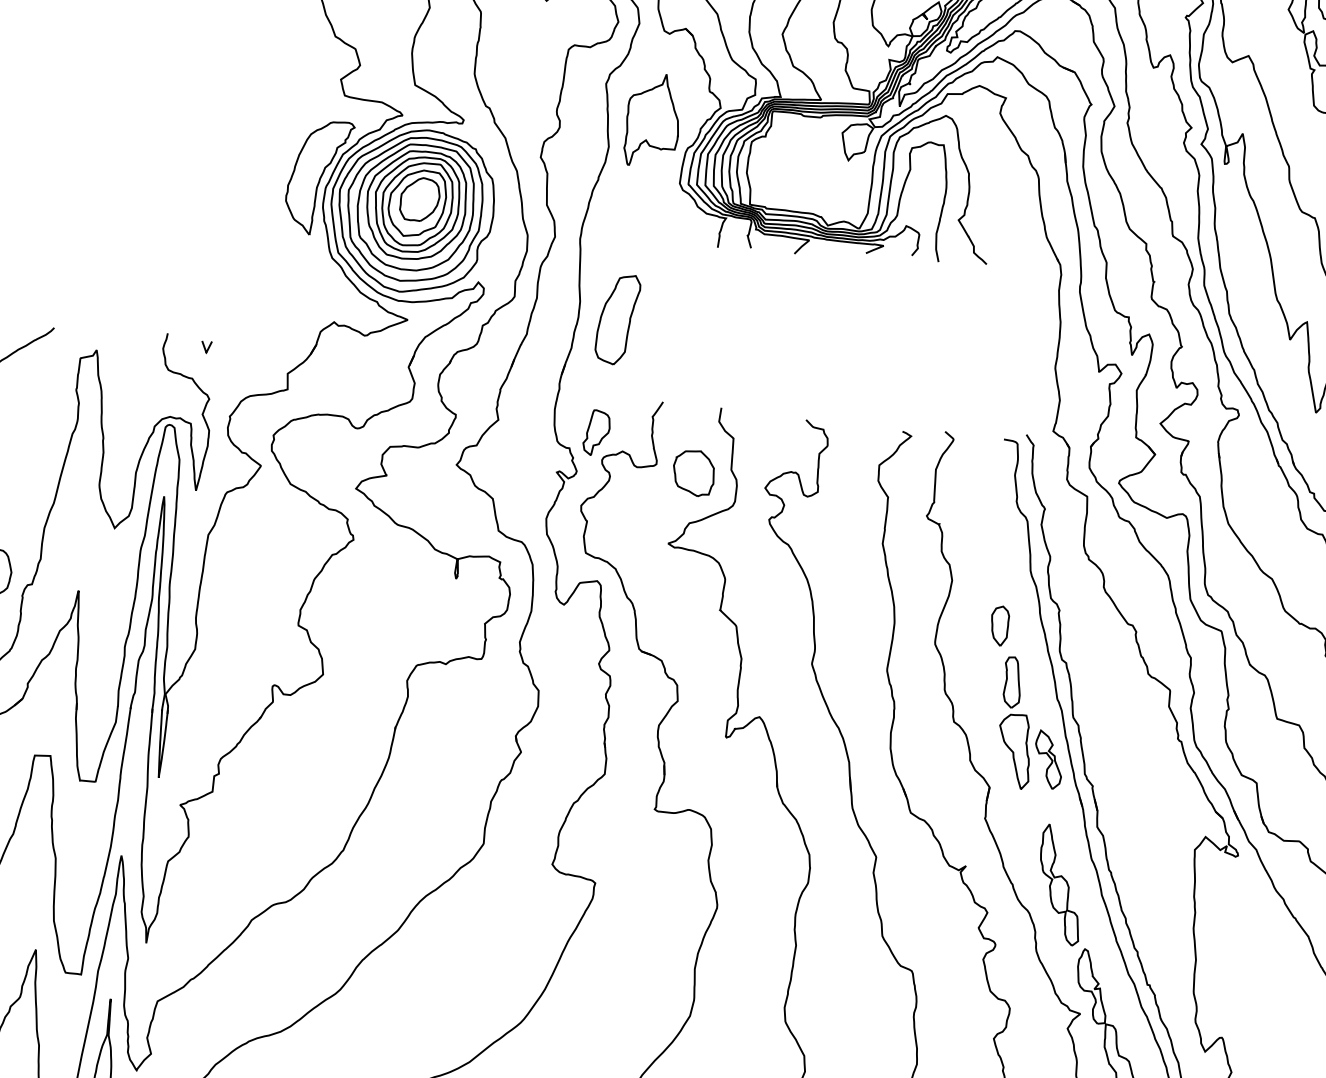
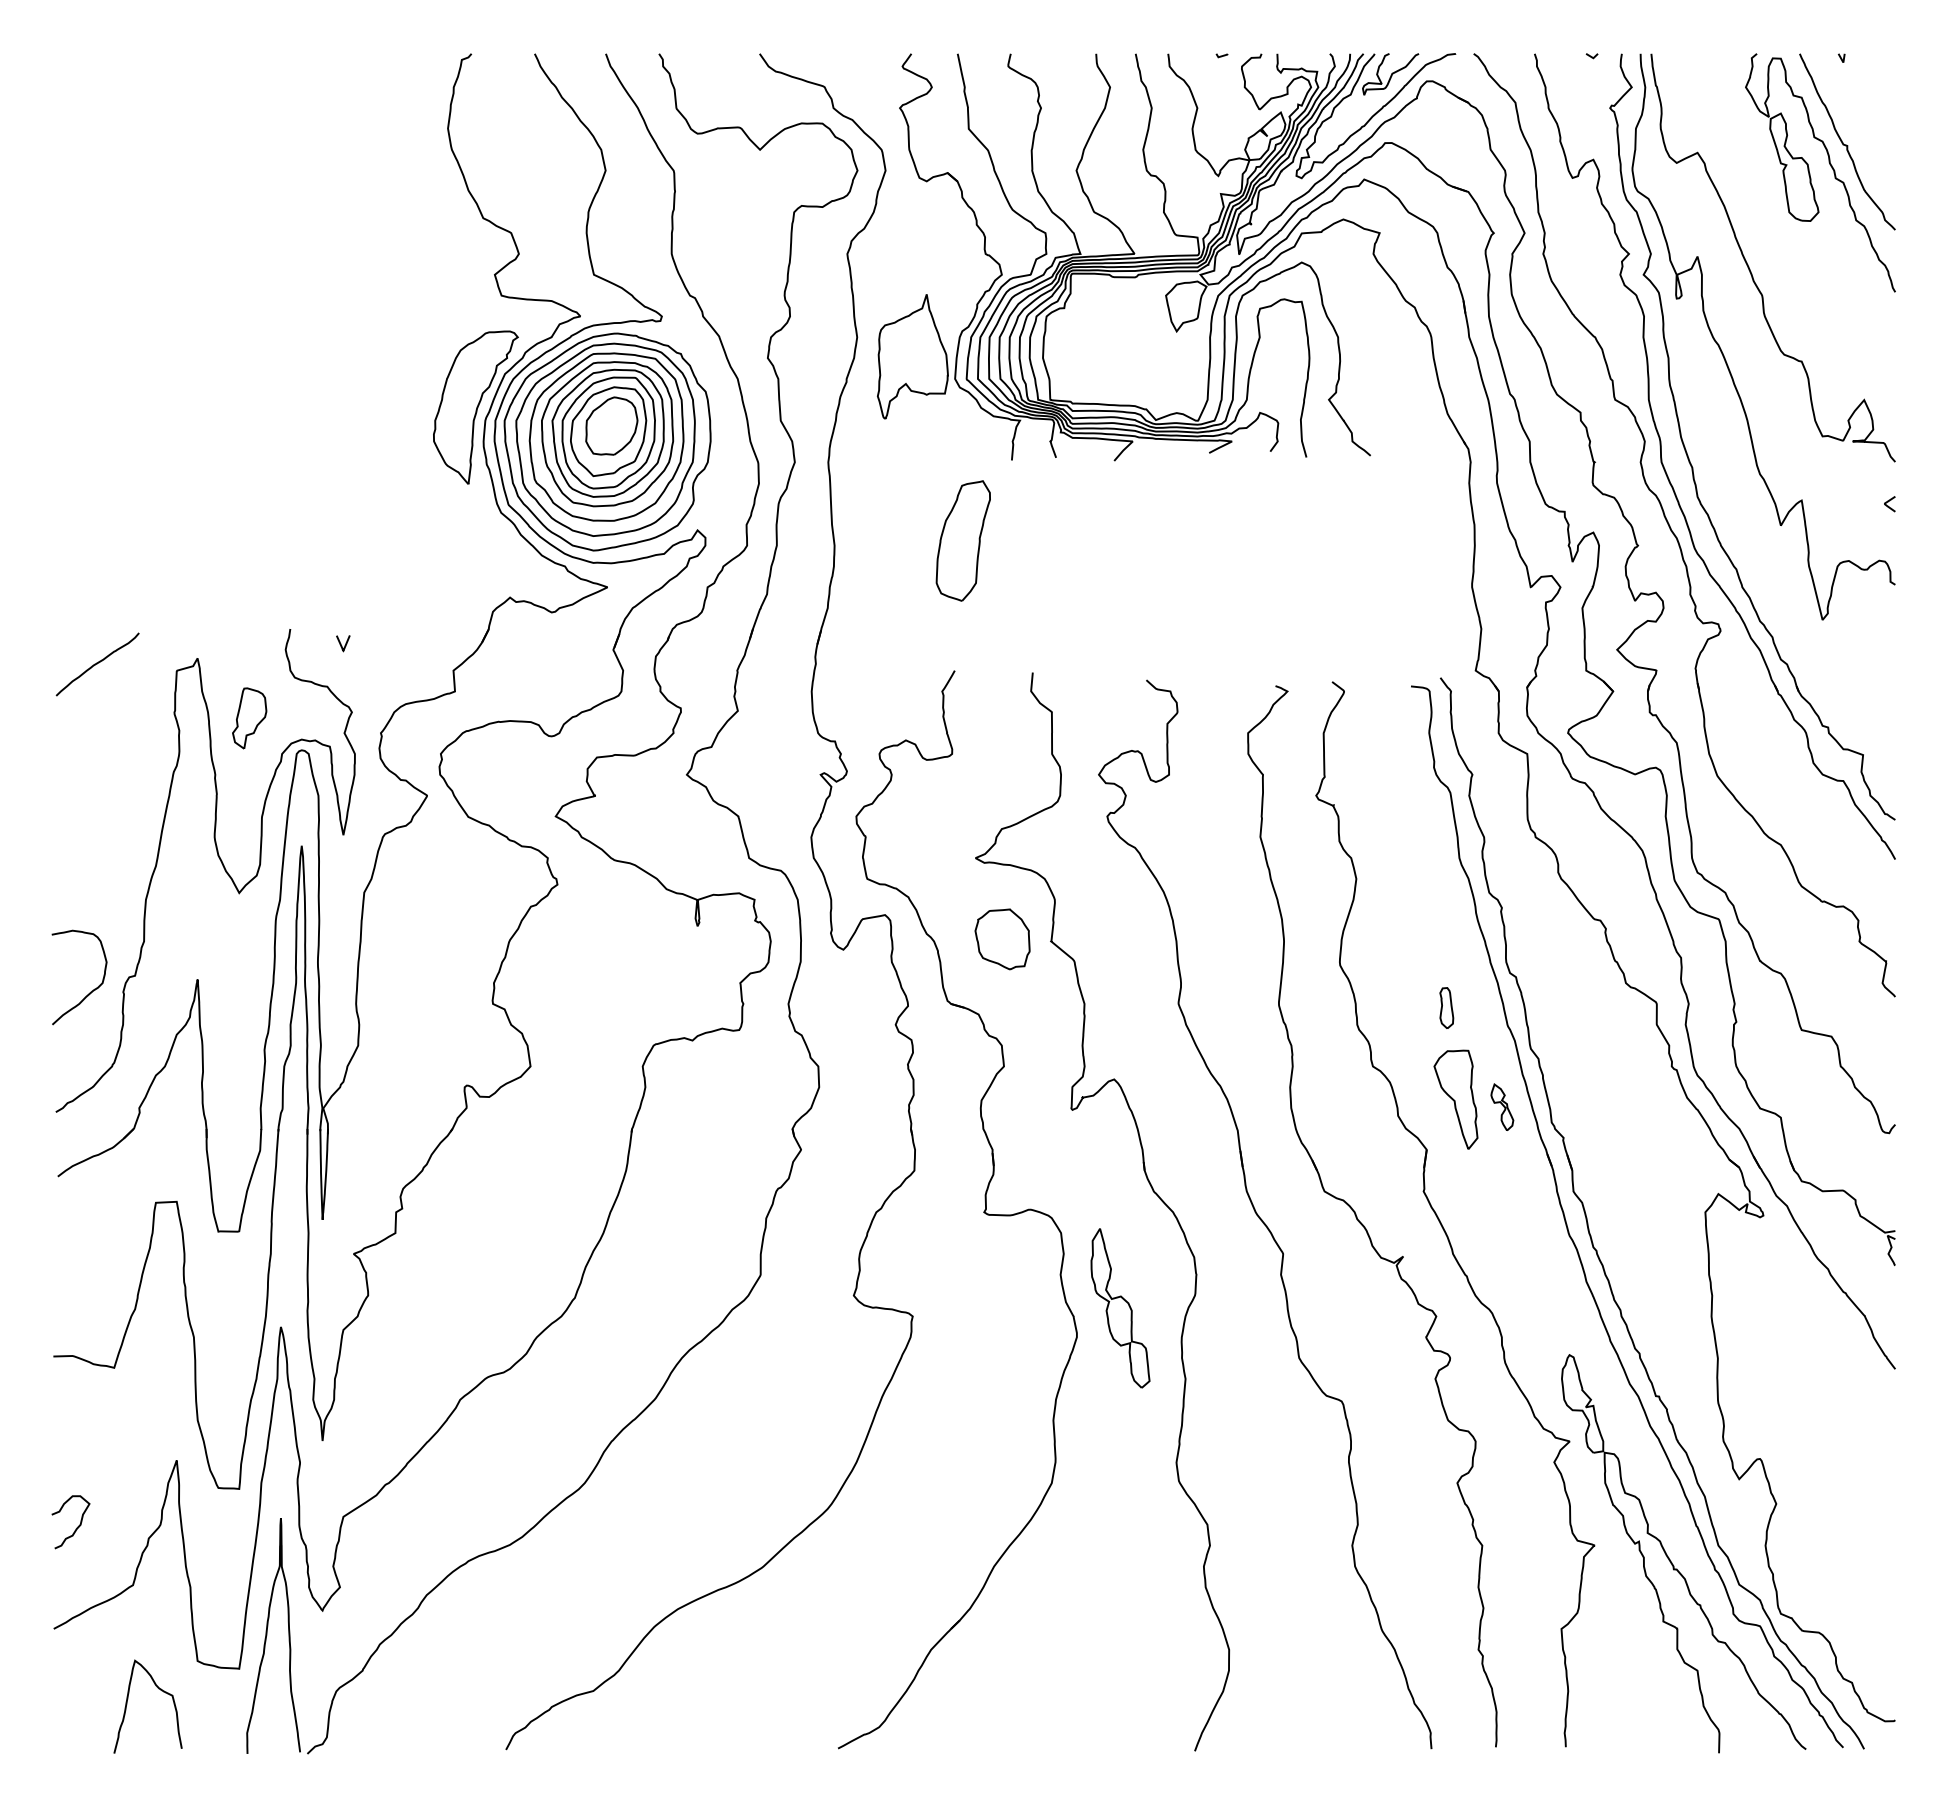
part: (652, 120) -> (912, 356), moved
part: (617, 319) -> (962, 540), moved
part: (596, 432) -> (249, 718), moved
part: (693, 473) -> (1002, 939), moved
part: (1000, 626) -> (1424, 934), removed
part: (1012, 681) -> (1446, 1007), size x0.6
part: (1048, 759) -> (1502, 1107), size x0.6
part: (1060, 885) -> (1120, 1308), moved

